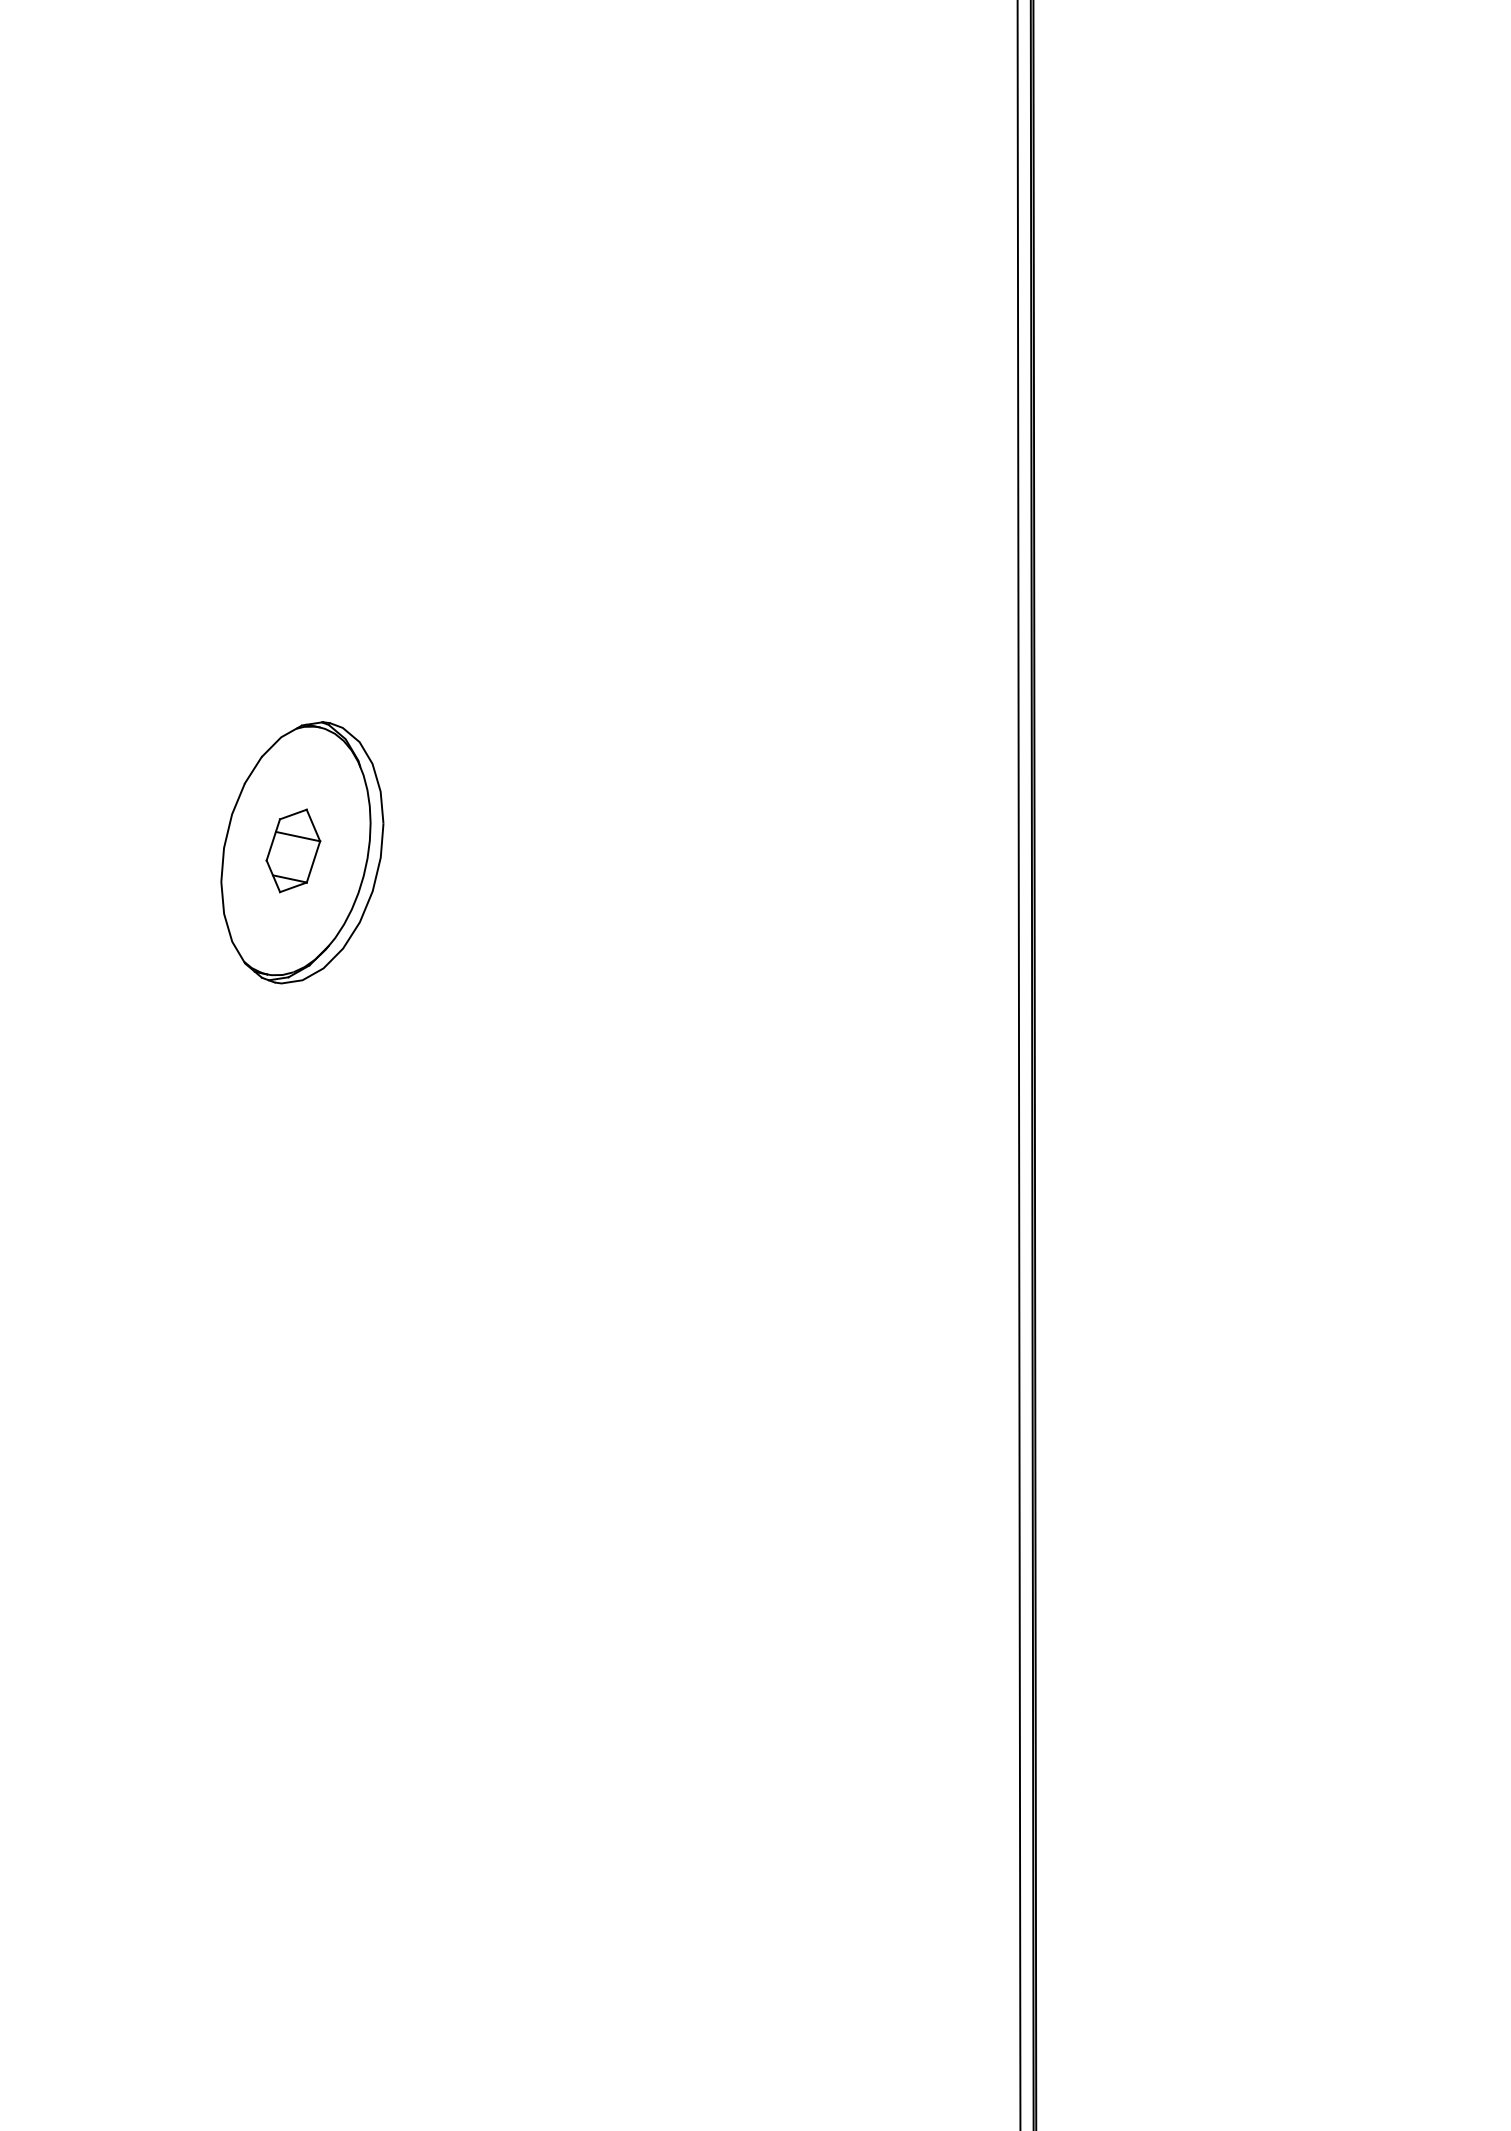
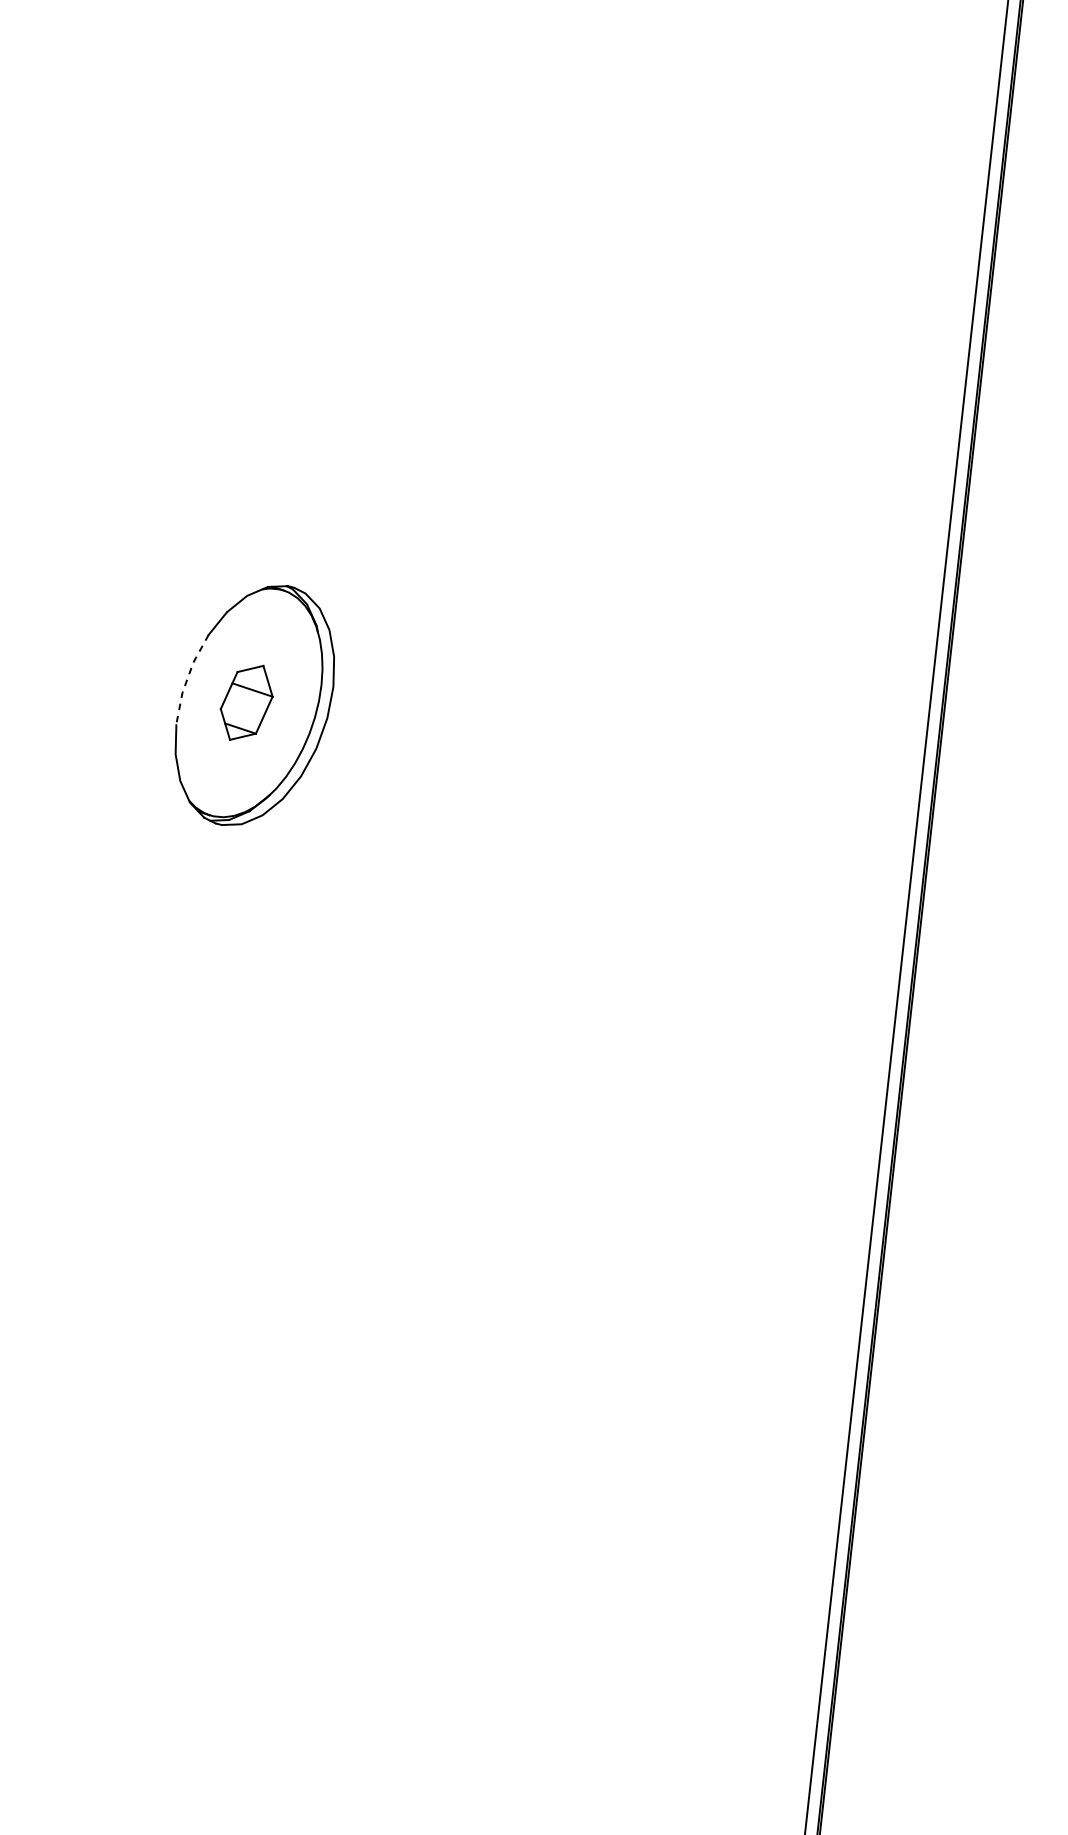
line: (227, 831) -> (187, 677), solid -> dashed

